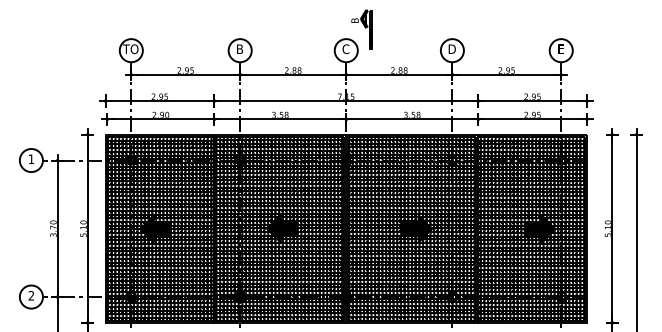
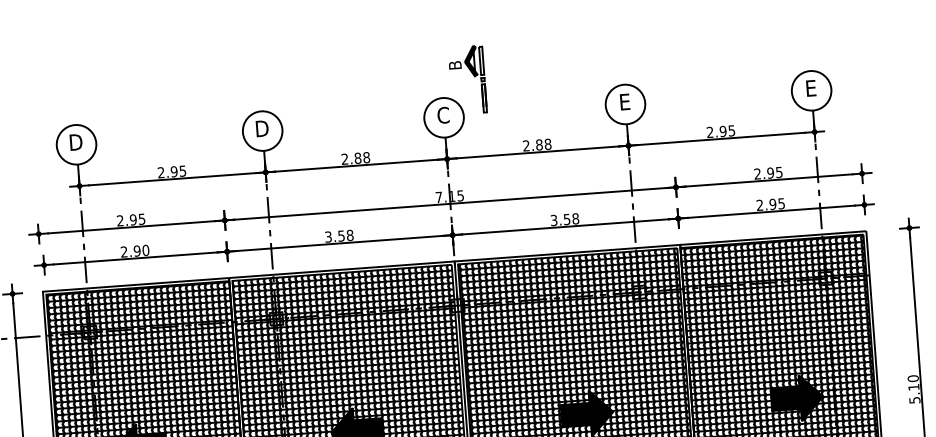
text: (239, 48) -> (261, 127), B -> D
text: (451, 48) -> (623, 100), D -> E
text: (130, 49) -> (74, 142), TO -> D

